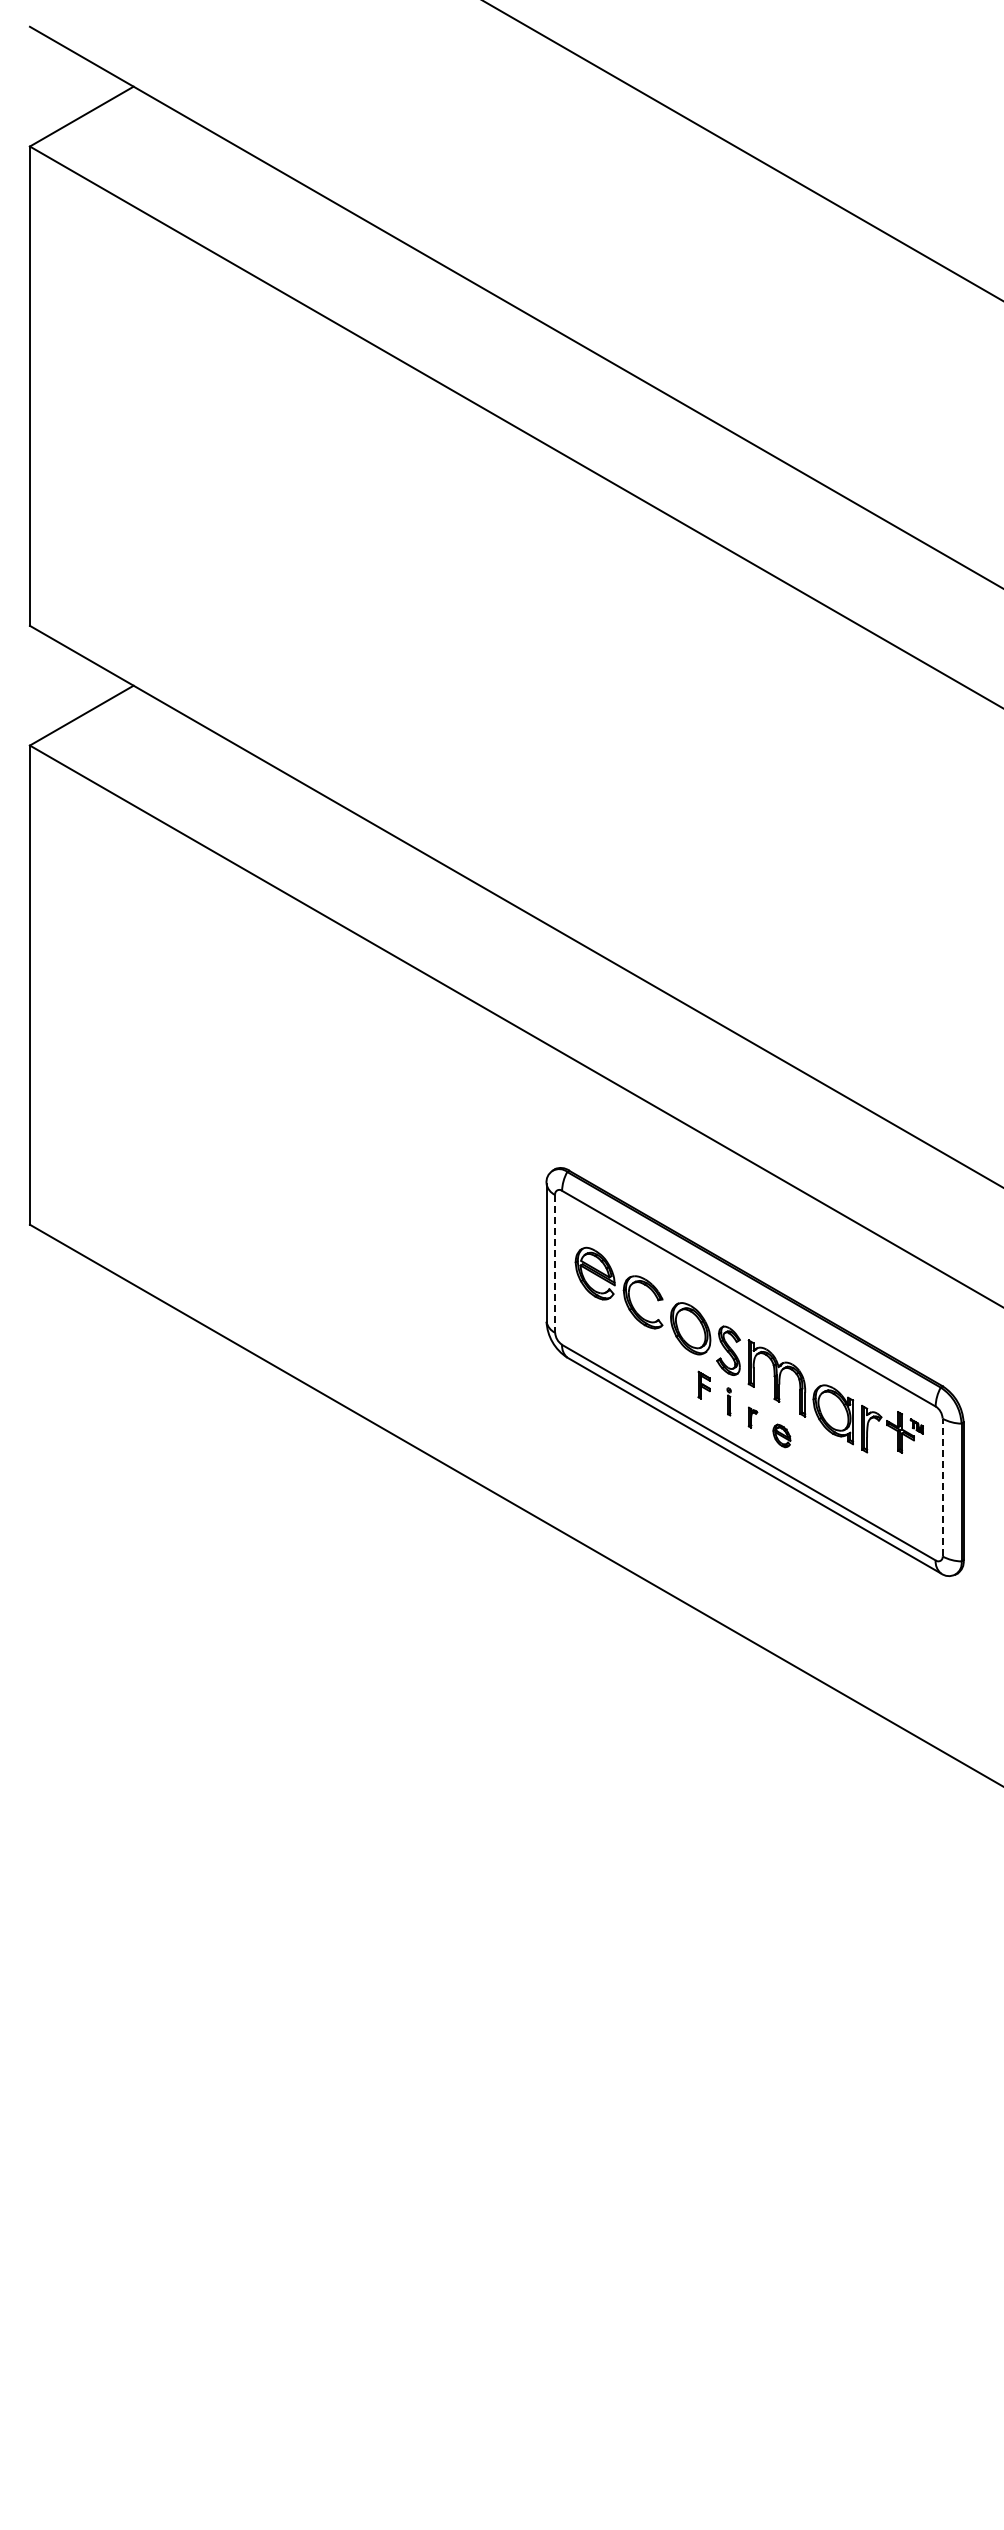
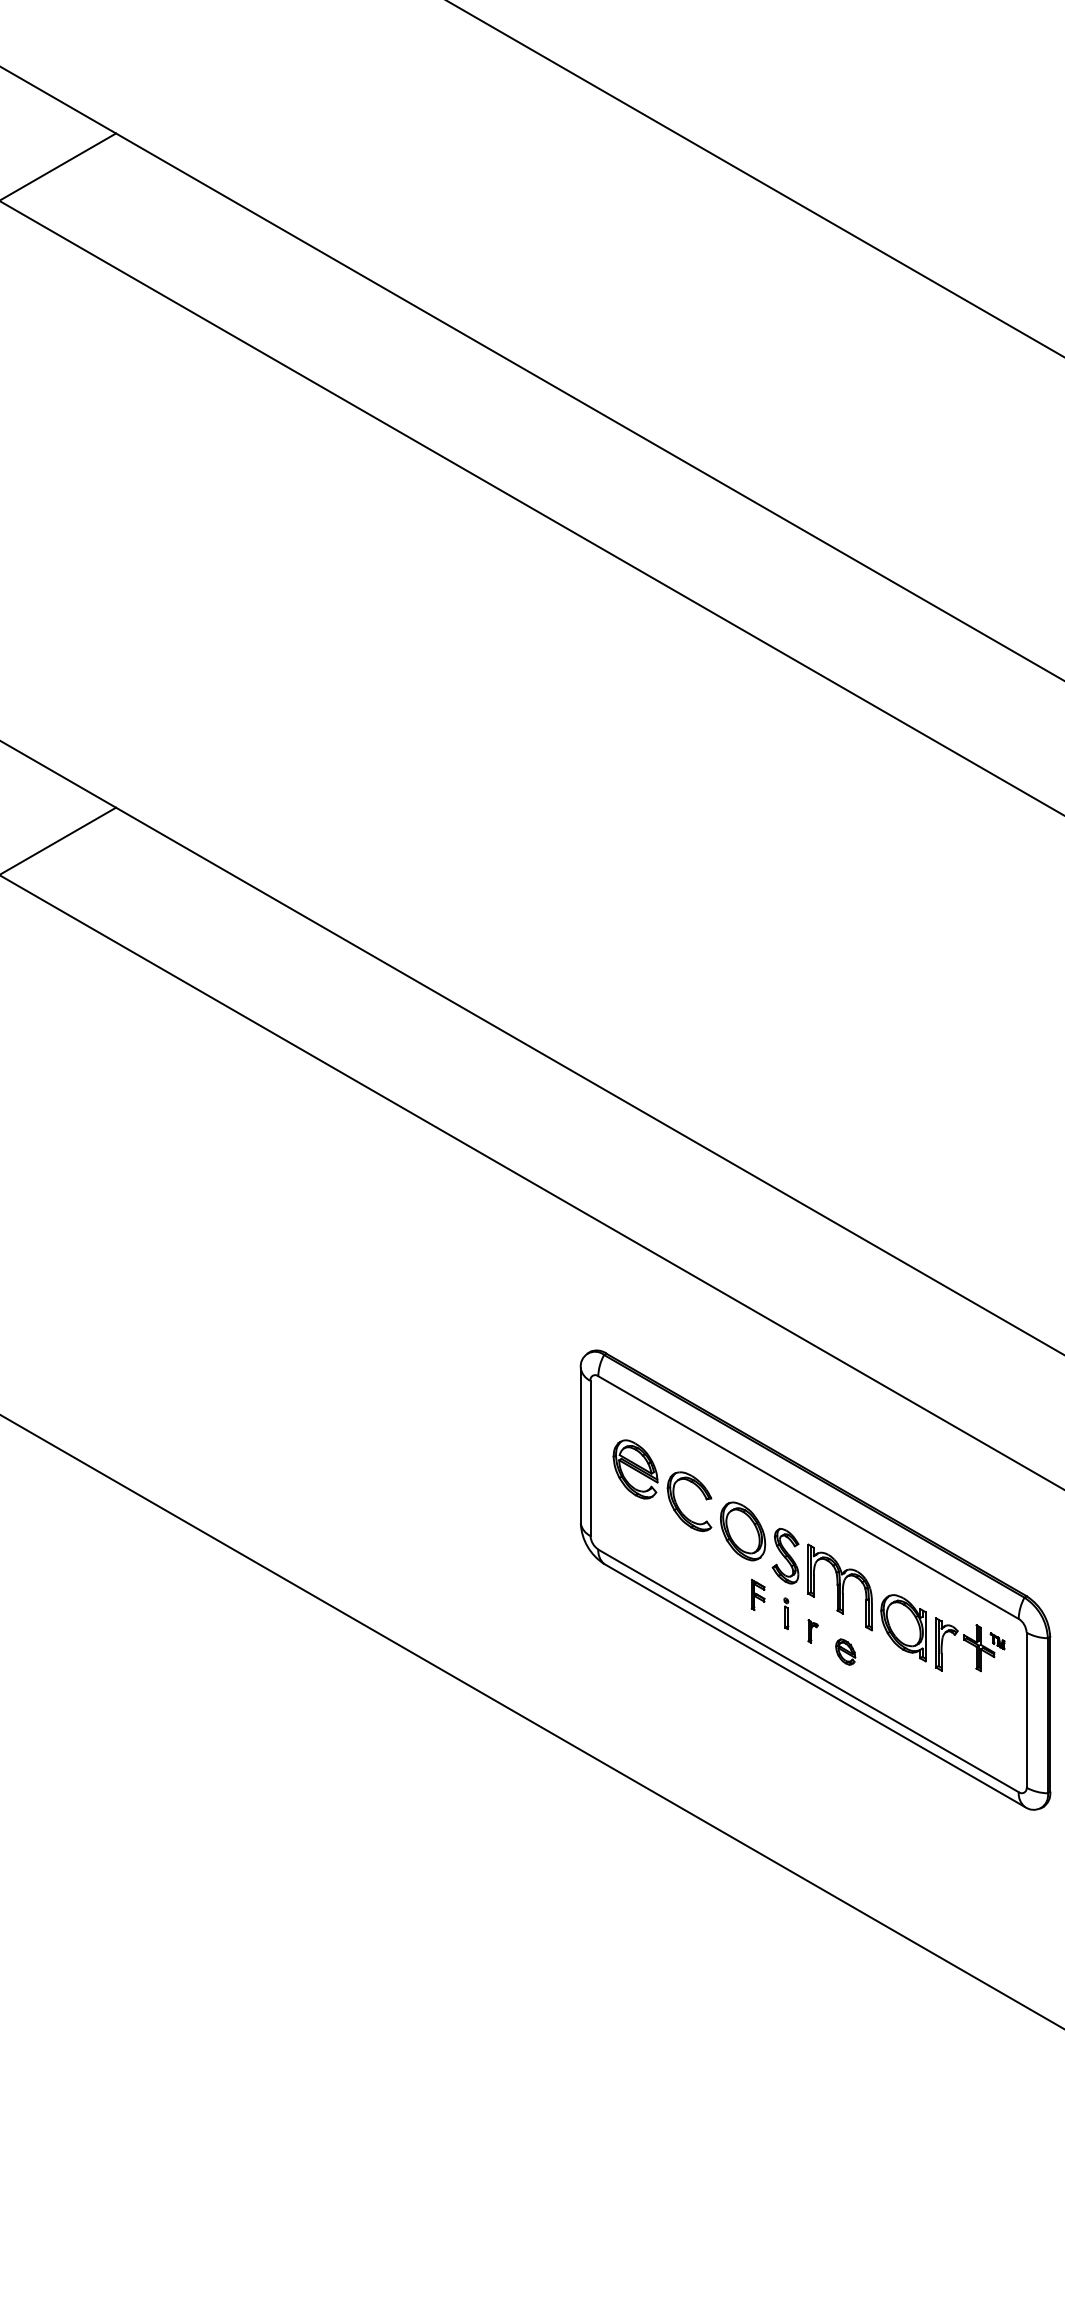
line: (555, 1263) -> (590, 1457), dashed -> solid
line: (942, 1487) -> (1026, 1710), dashed -> solid

